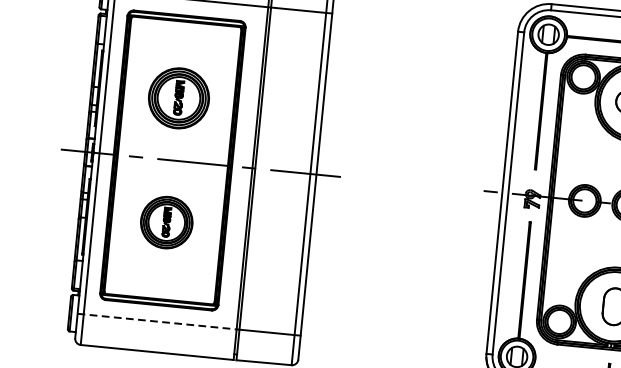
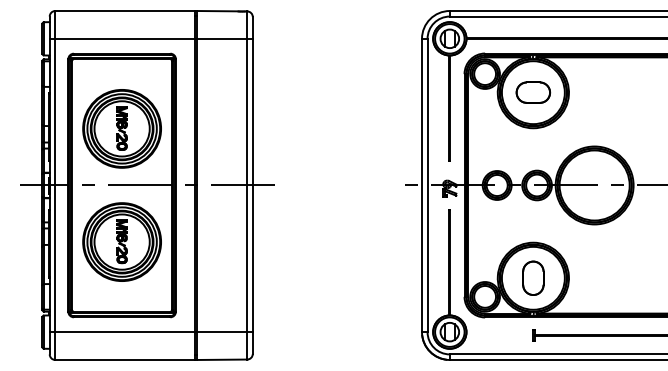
part: (178, 97) -> (121, 128), size x1.43
part: (166, 221) -> (121, 241), size x1.67
line: (158, 322) -> (123, 332), dashed -> solid

